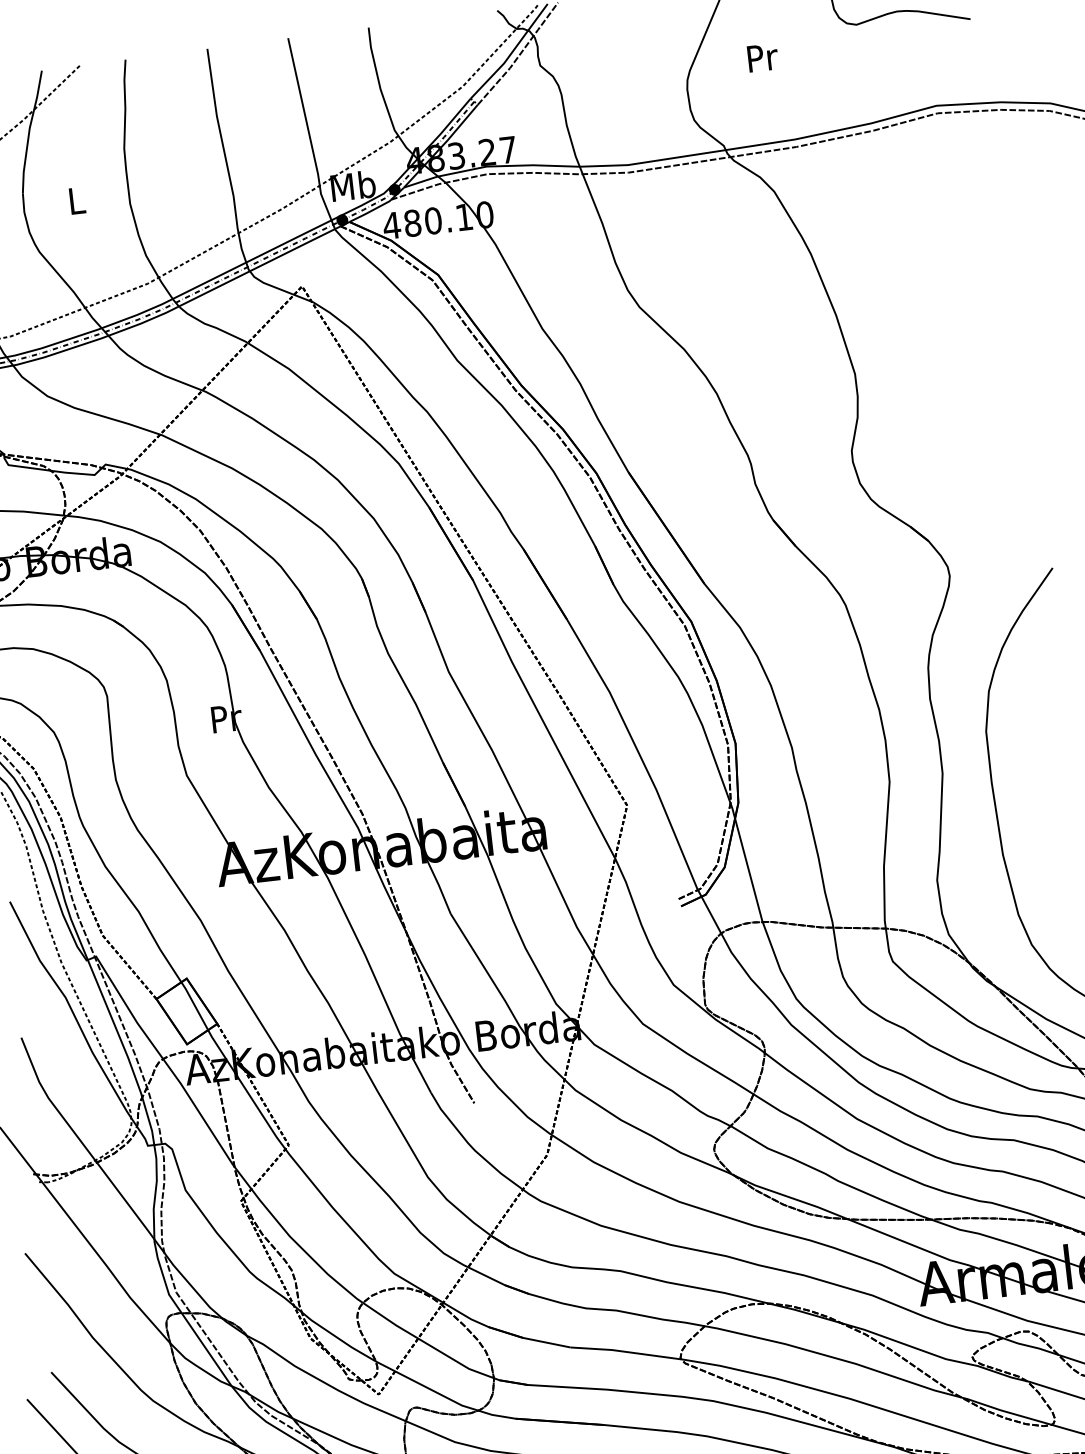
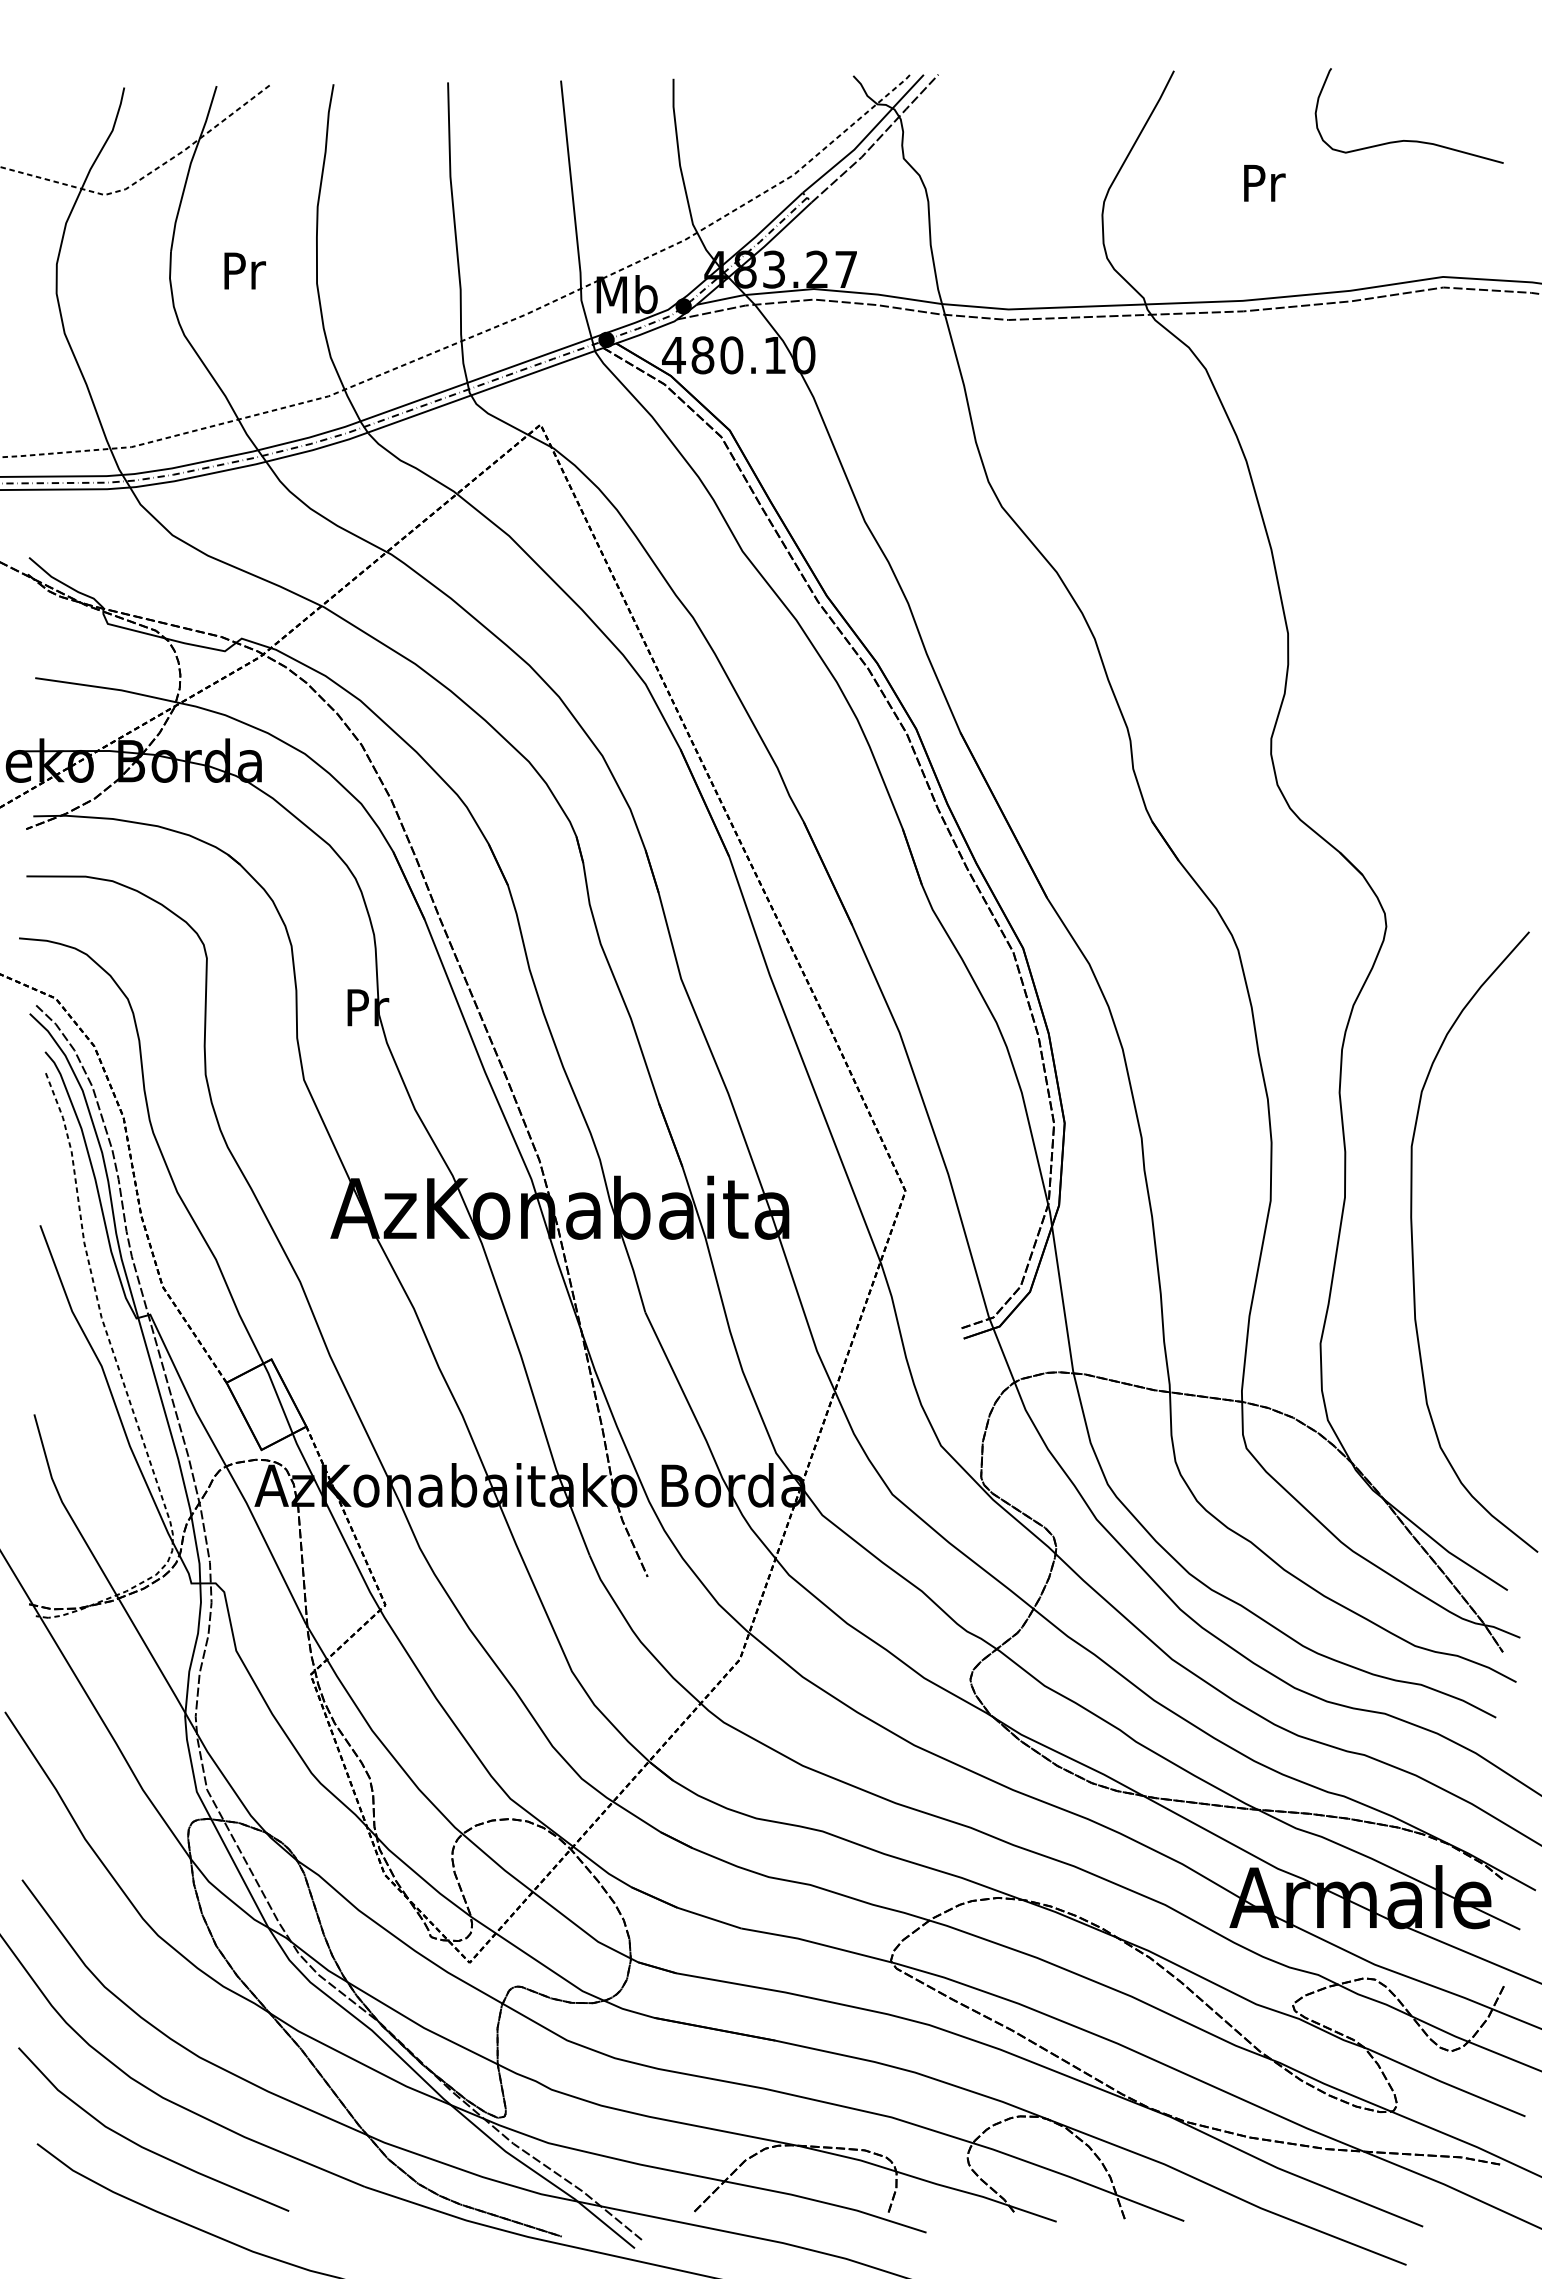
text: (762, 58) -> (1264, 183), moved
text: (77, 200) -> (245, 270), L -> Pr

